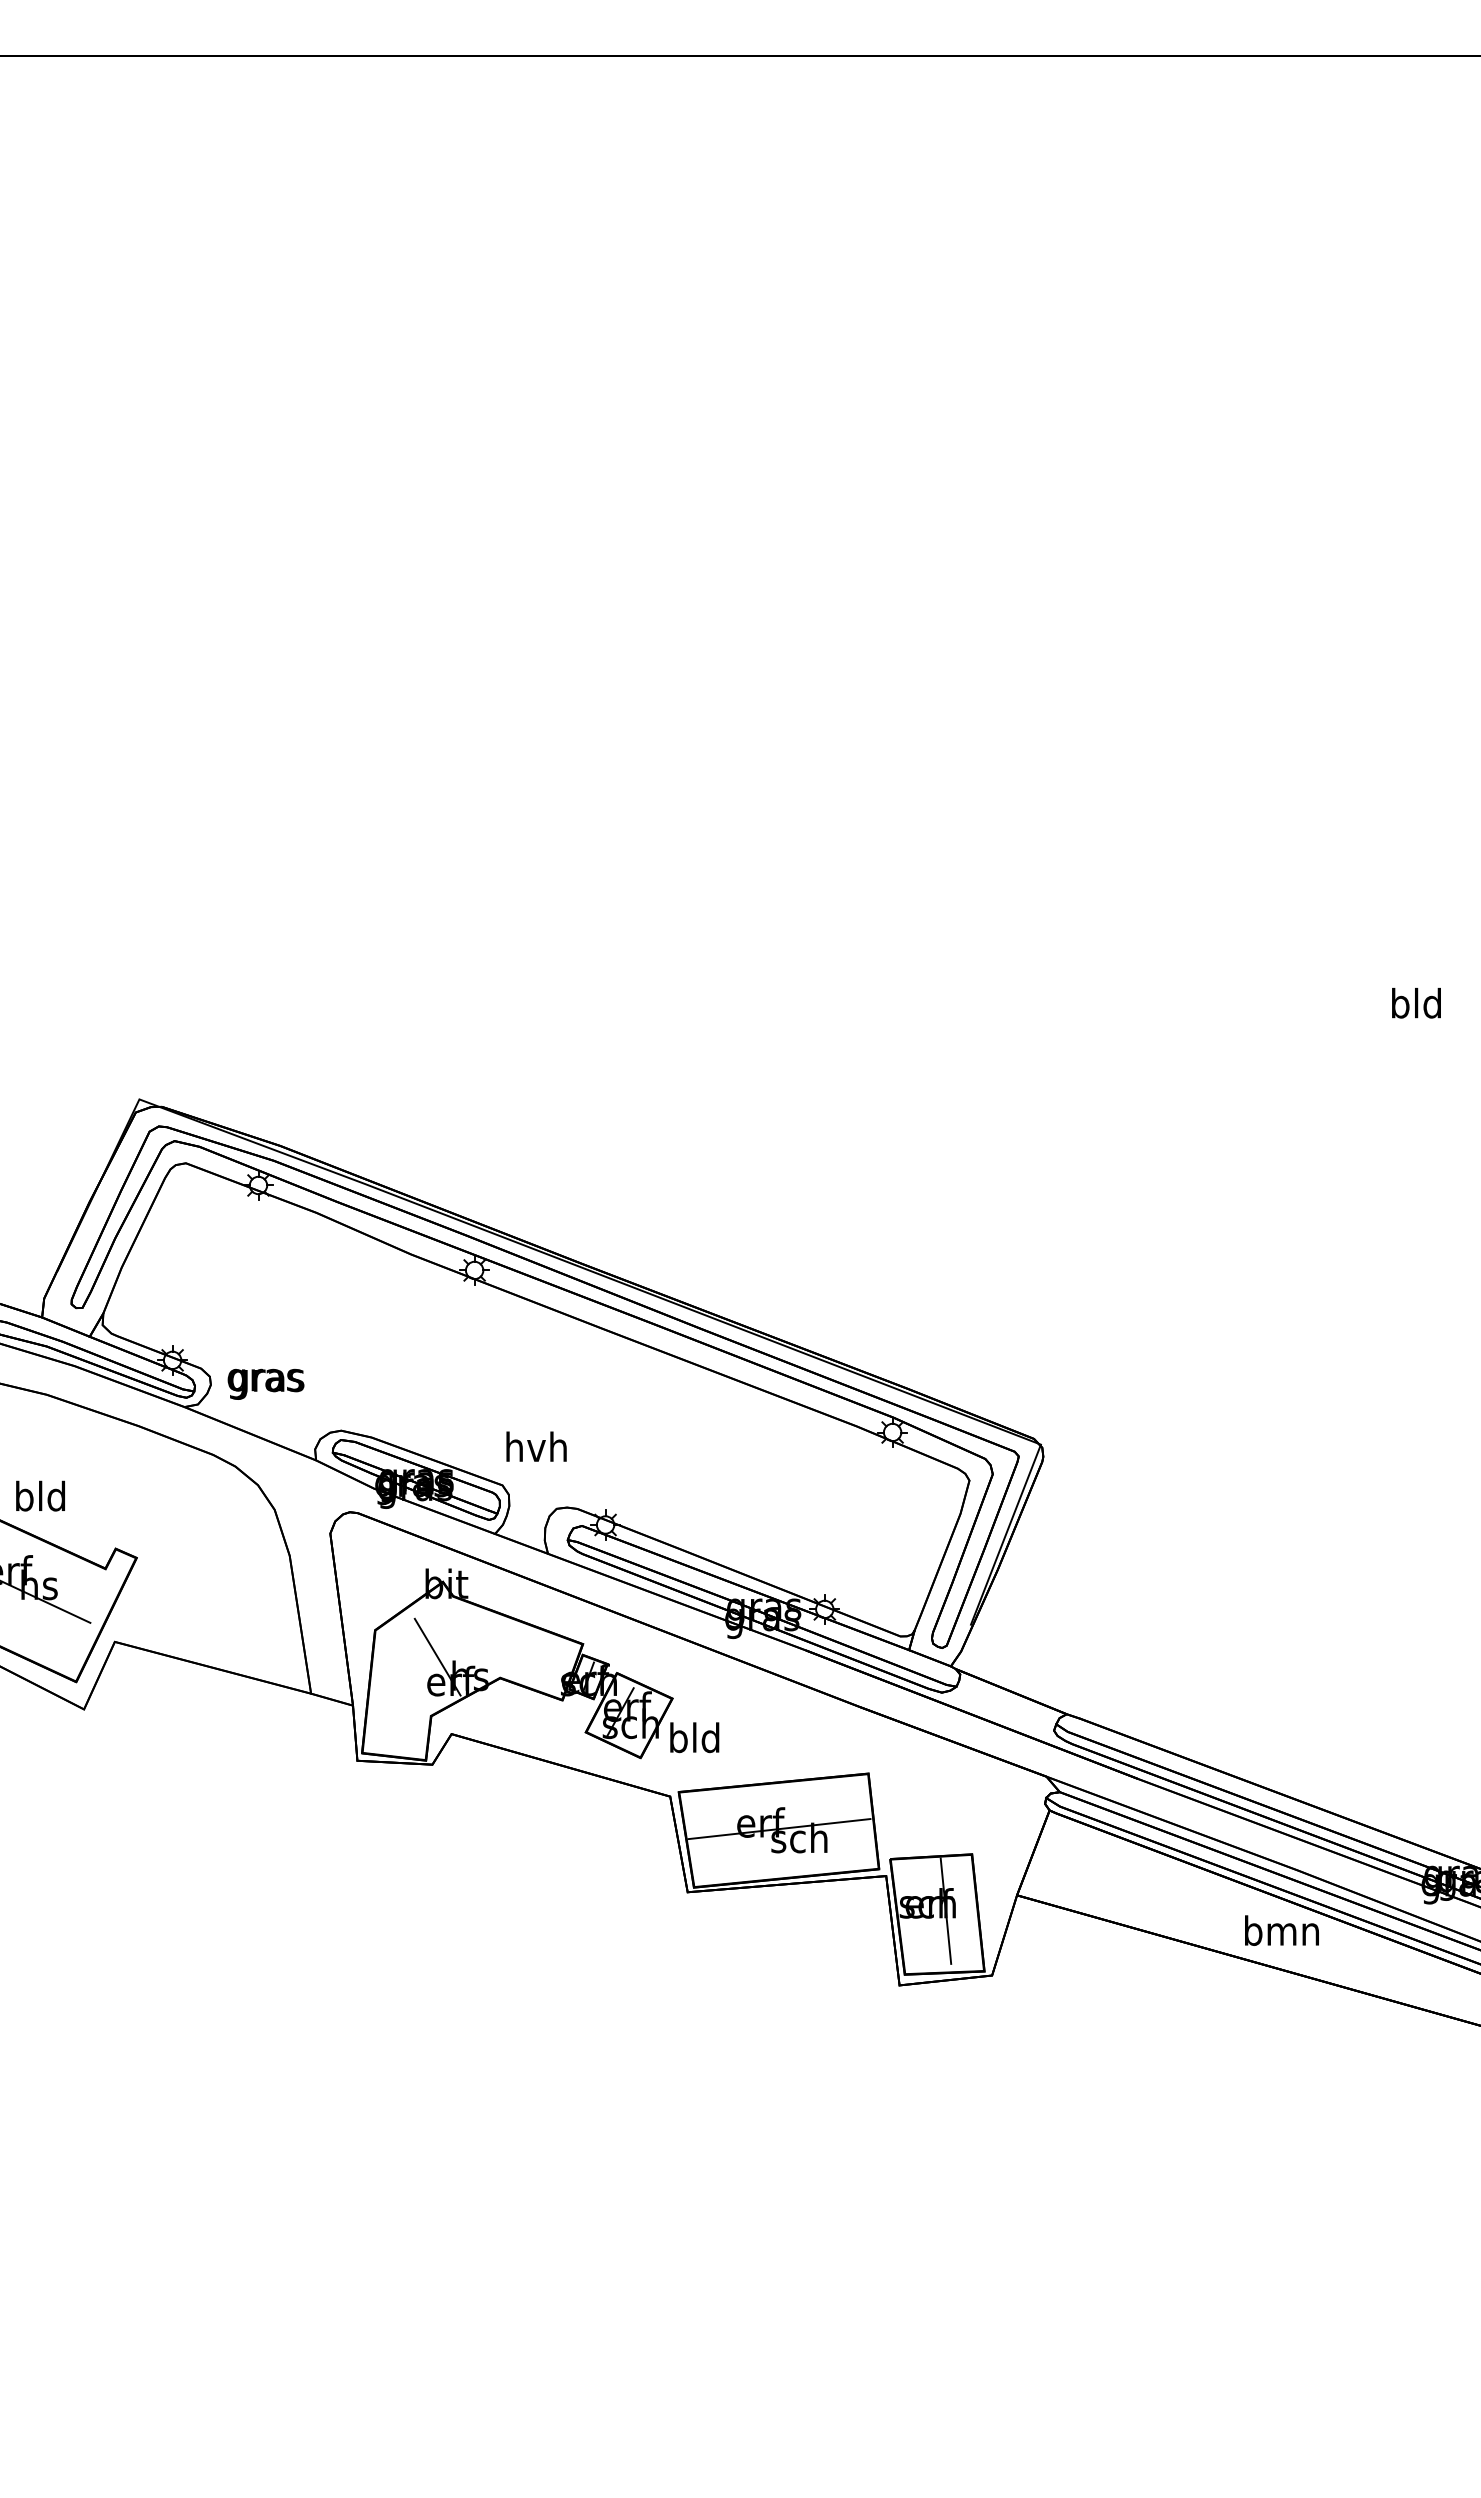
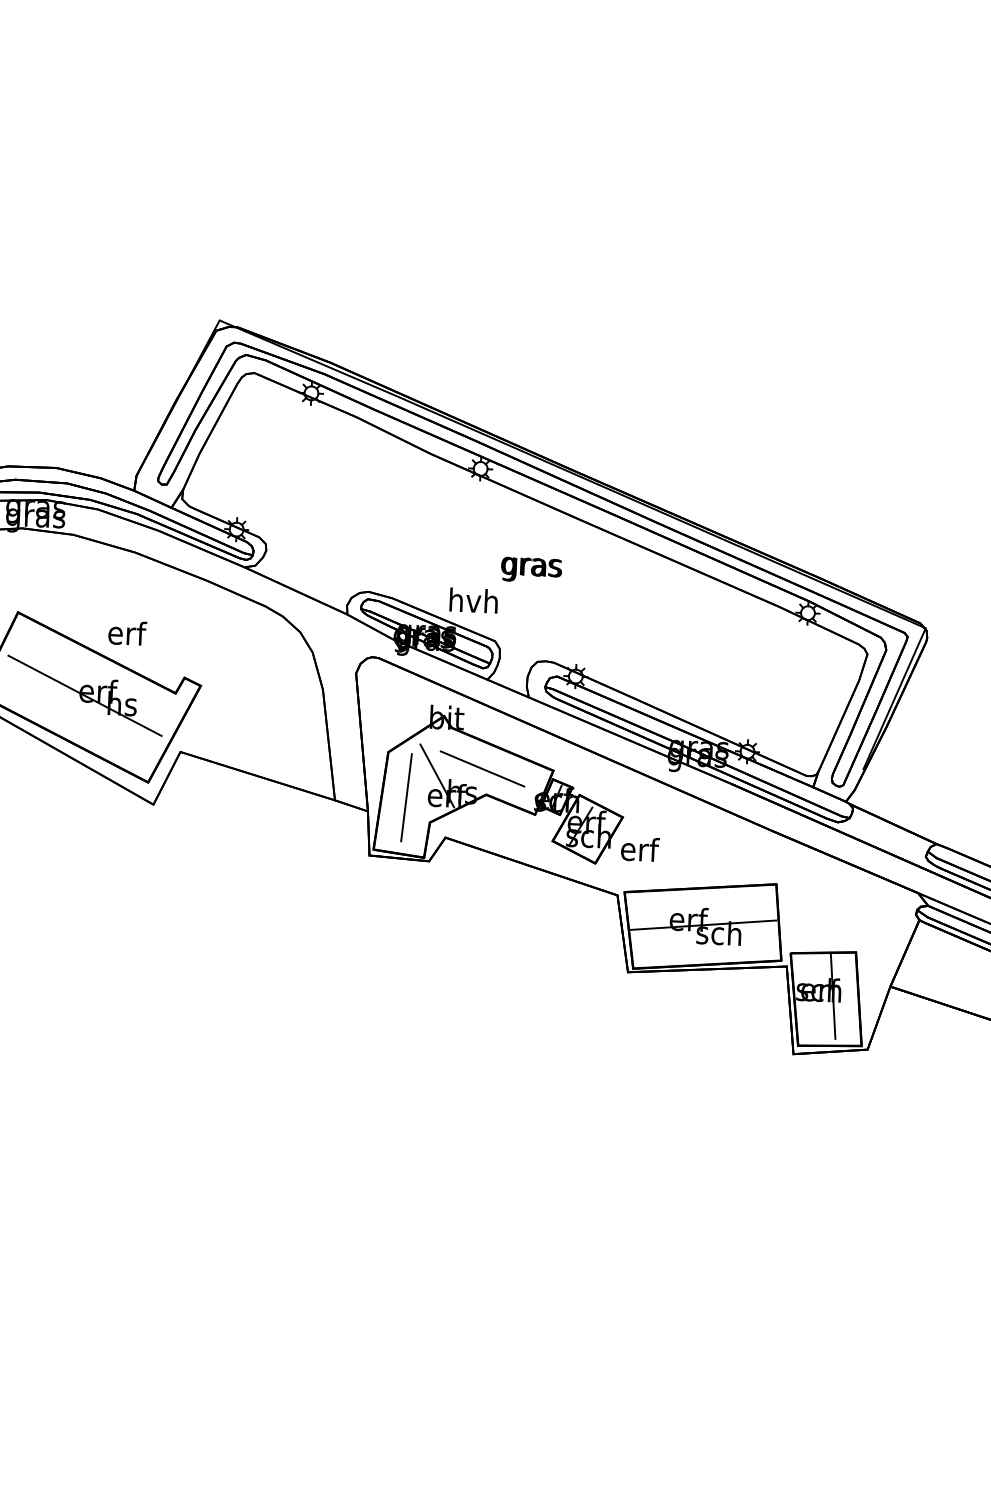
text: (265, 1383) -> (531, 569), moved
text: (536, 1446) -> (473, 600), moved
text: (40, 1495) -> (126, 632), bld -> erf
line: (493, 1645) -> (482, 768), added
line: (400, 1686) -> (406, 797), added
text: (695, 1737) -> (639, 849), bld -> erf

